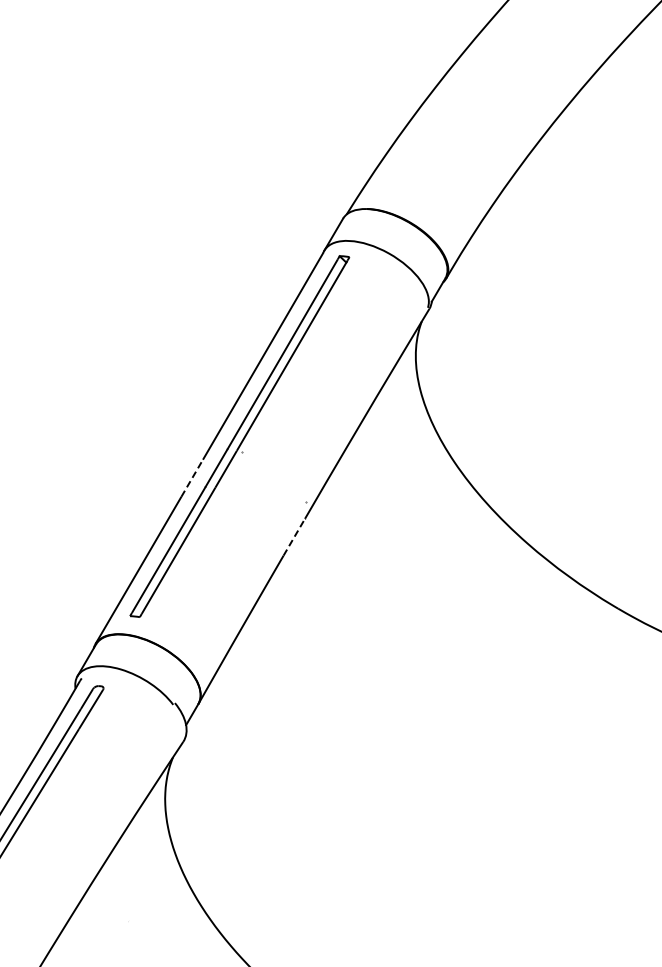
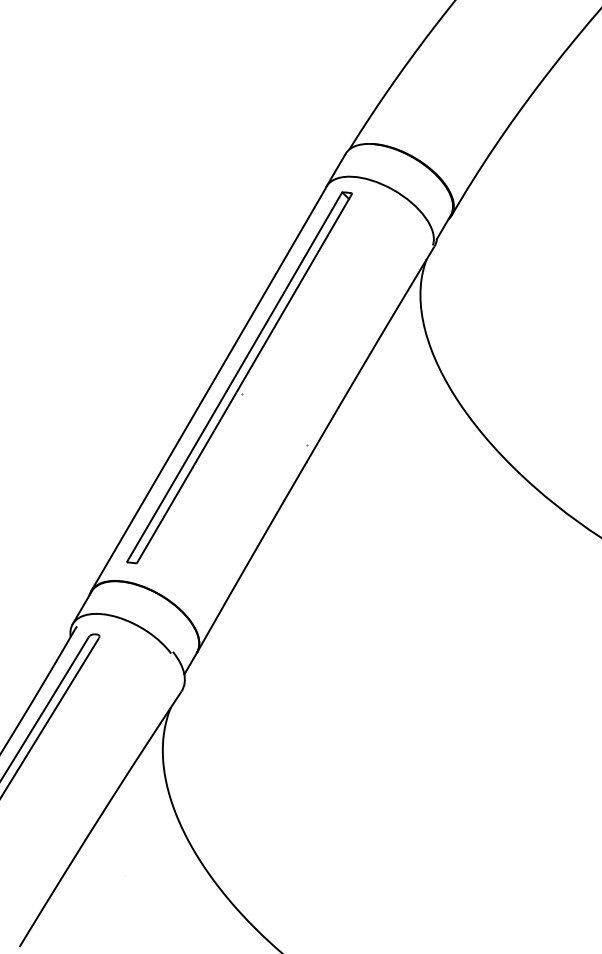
line: (192, 477) -> (190, 419), dashed -> solid
line: (294, 536) -> (295, 480), dashed -> solid

